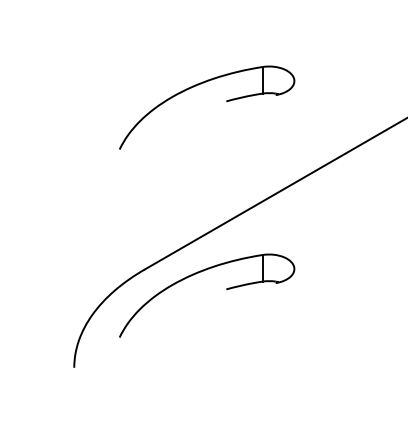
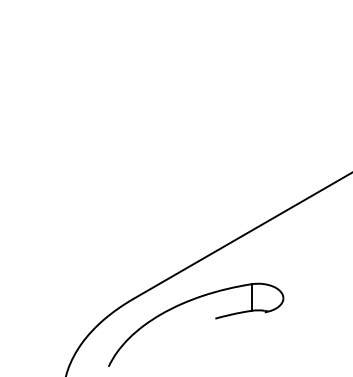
part: (226, 102) -> (215, 131), removed

